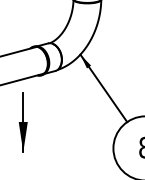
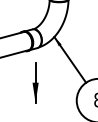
part: (23, 121) -> (35, 82), moved

